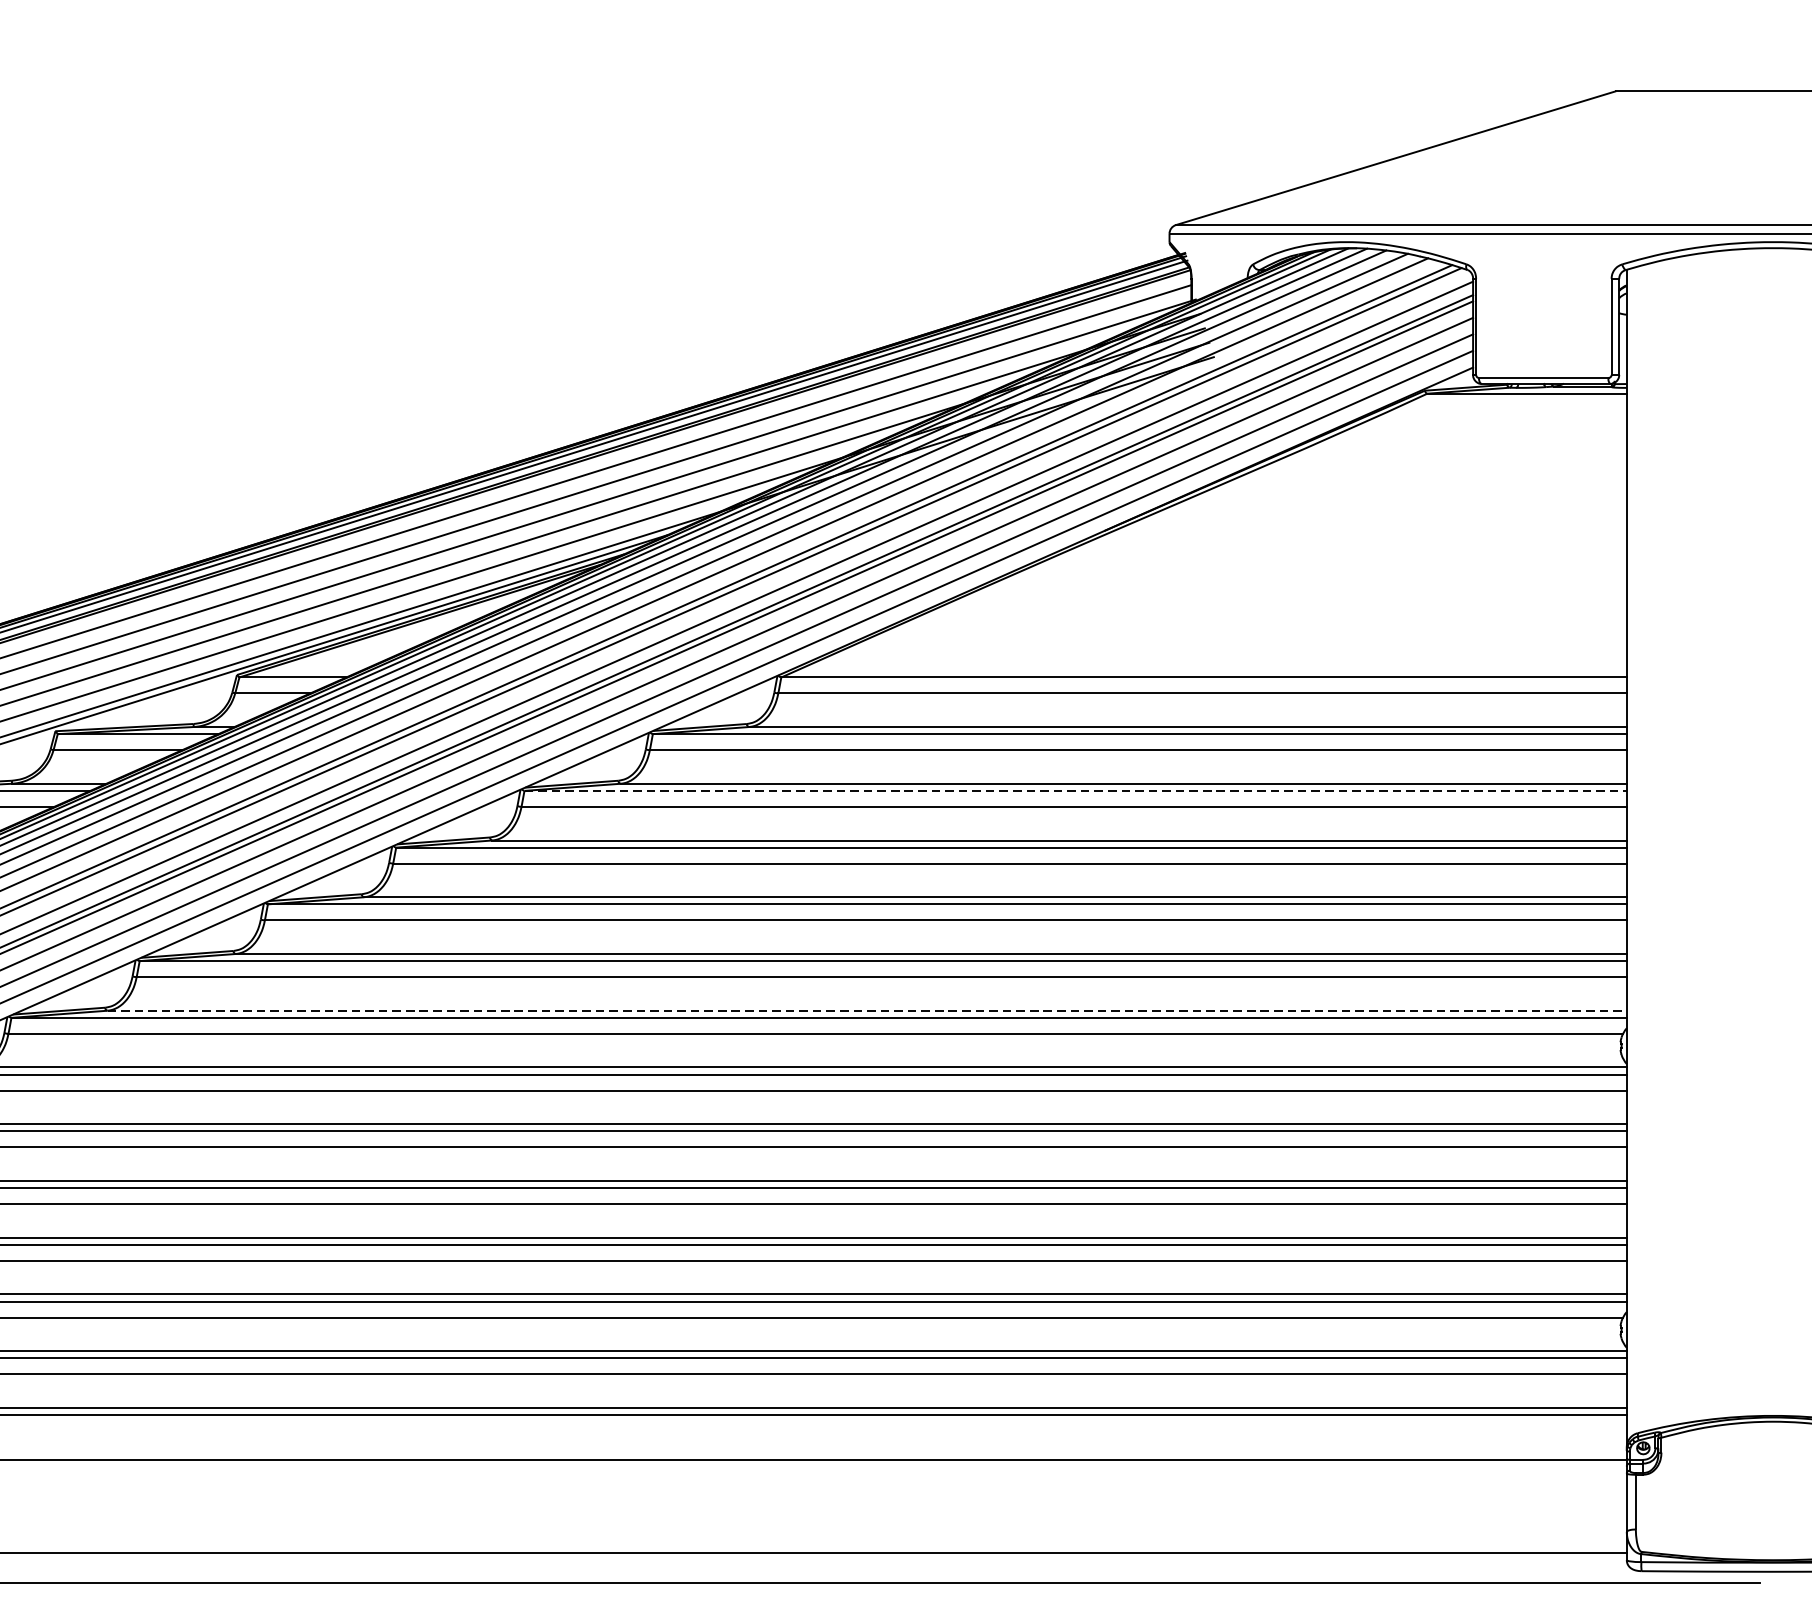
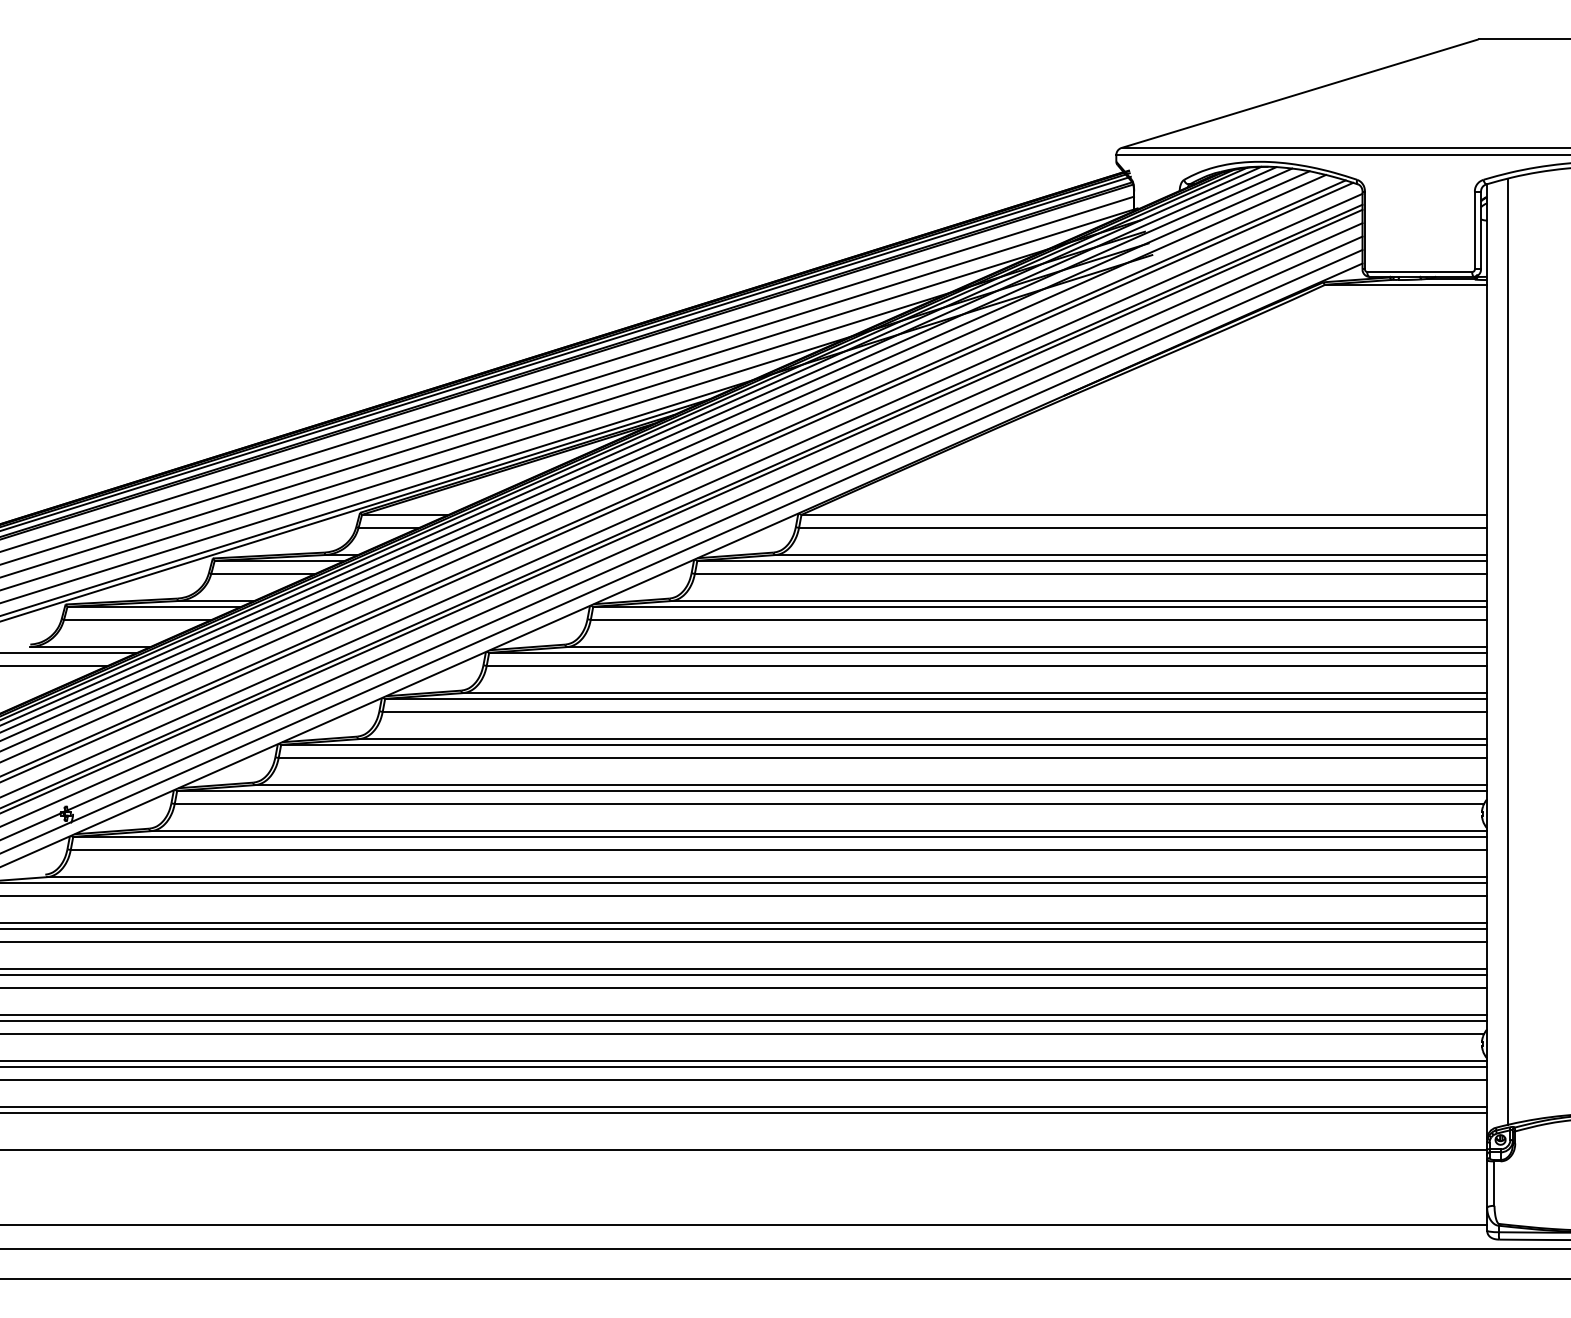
line: (1076, 790) -> (1040, 606), dashed -> solid
line: (1651, 845) -> (1507, 651), added
line: (867, 1011) -> (871, 785), dashed -> solid

